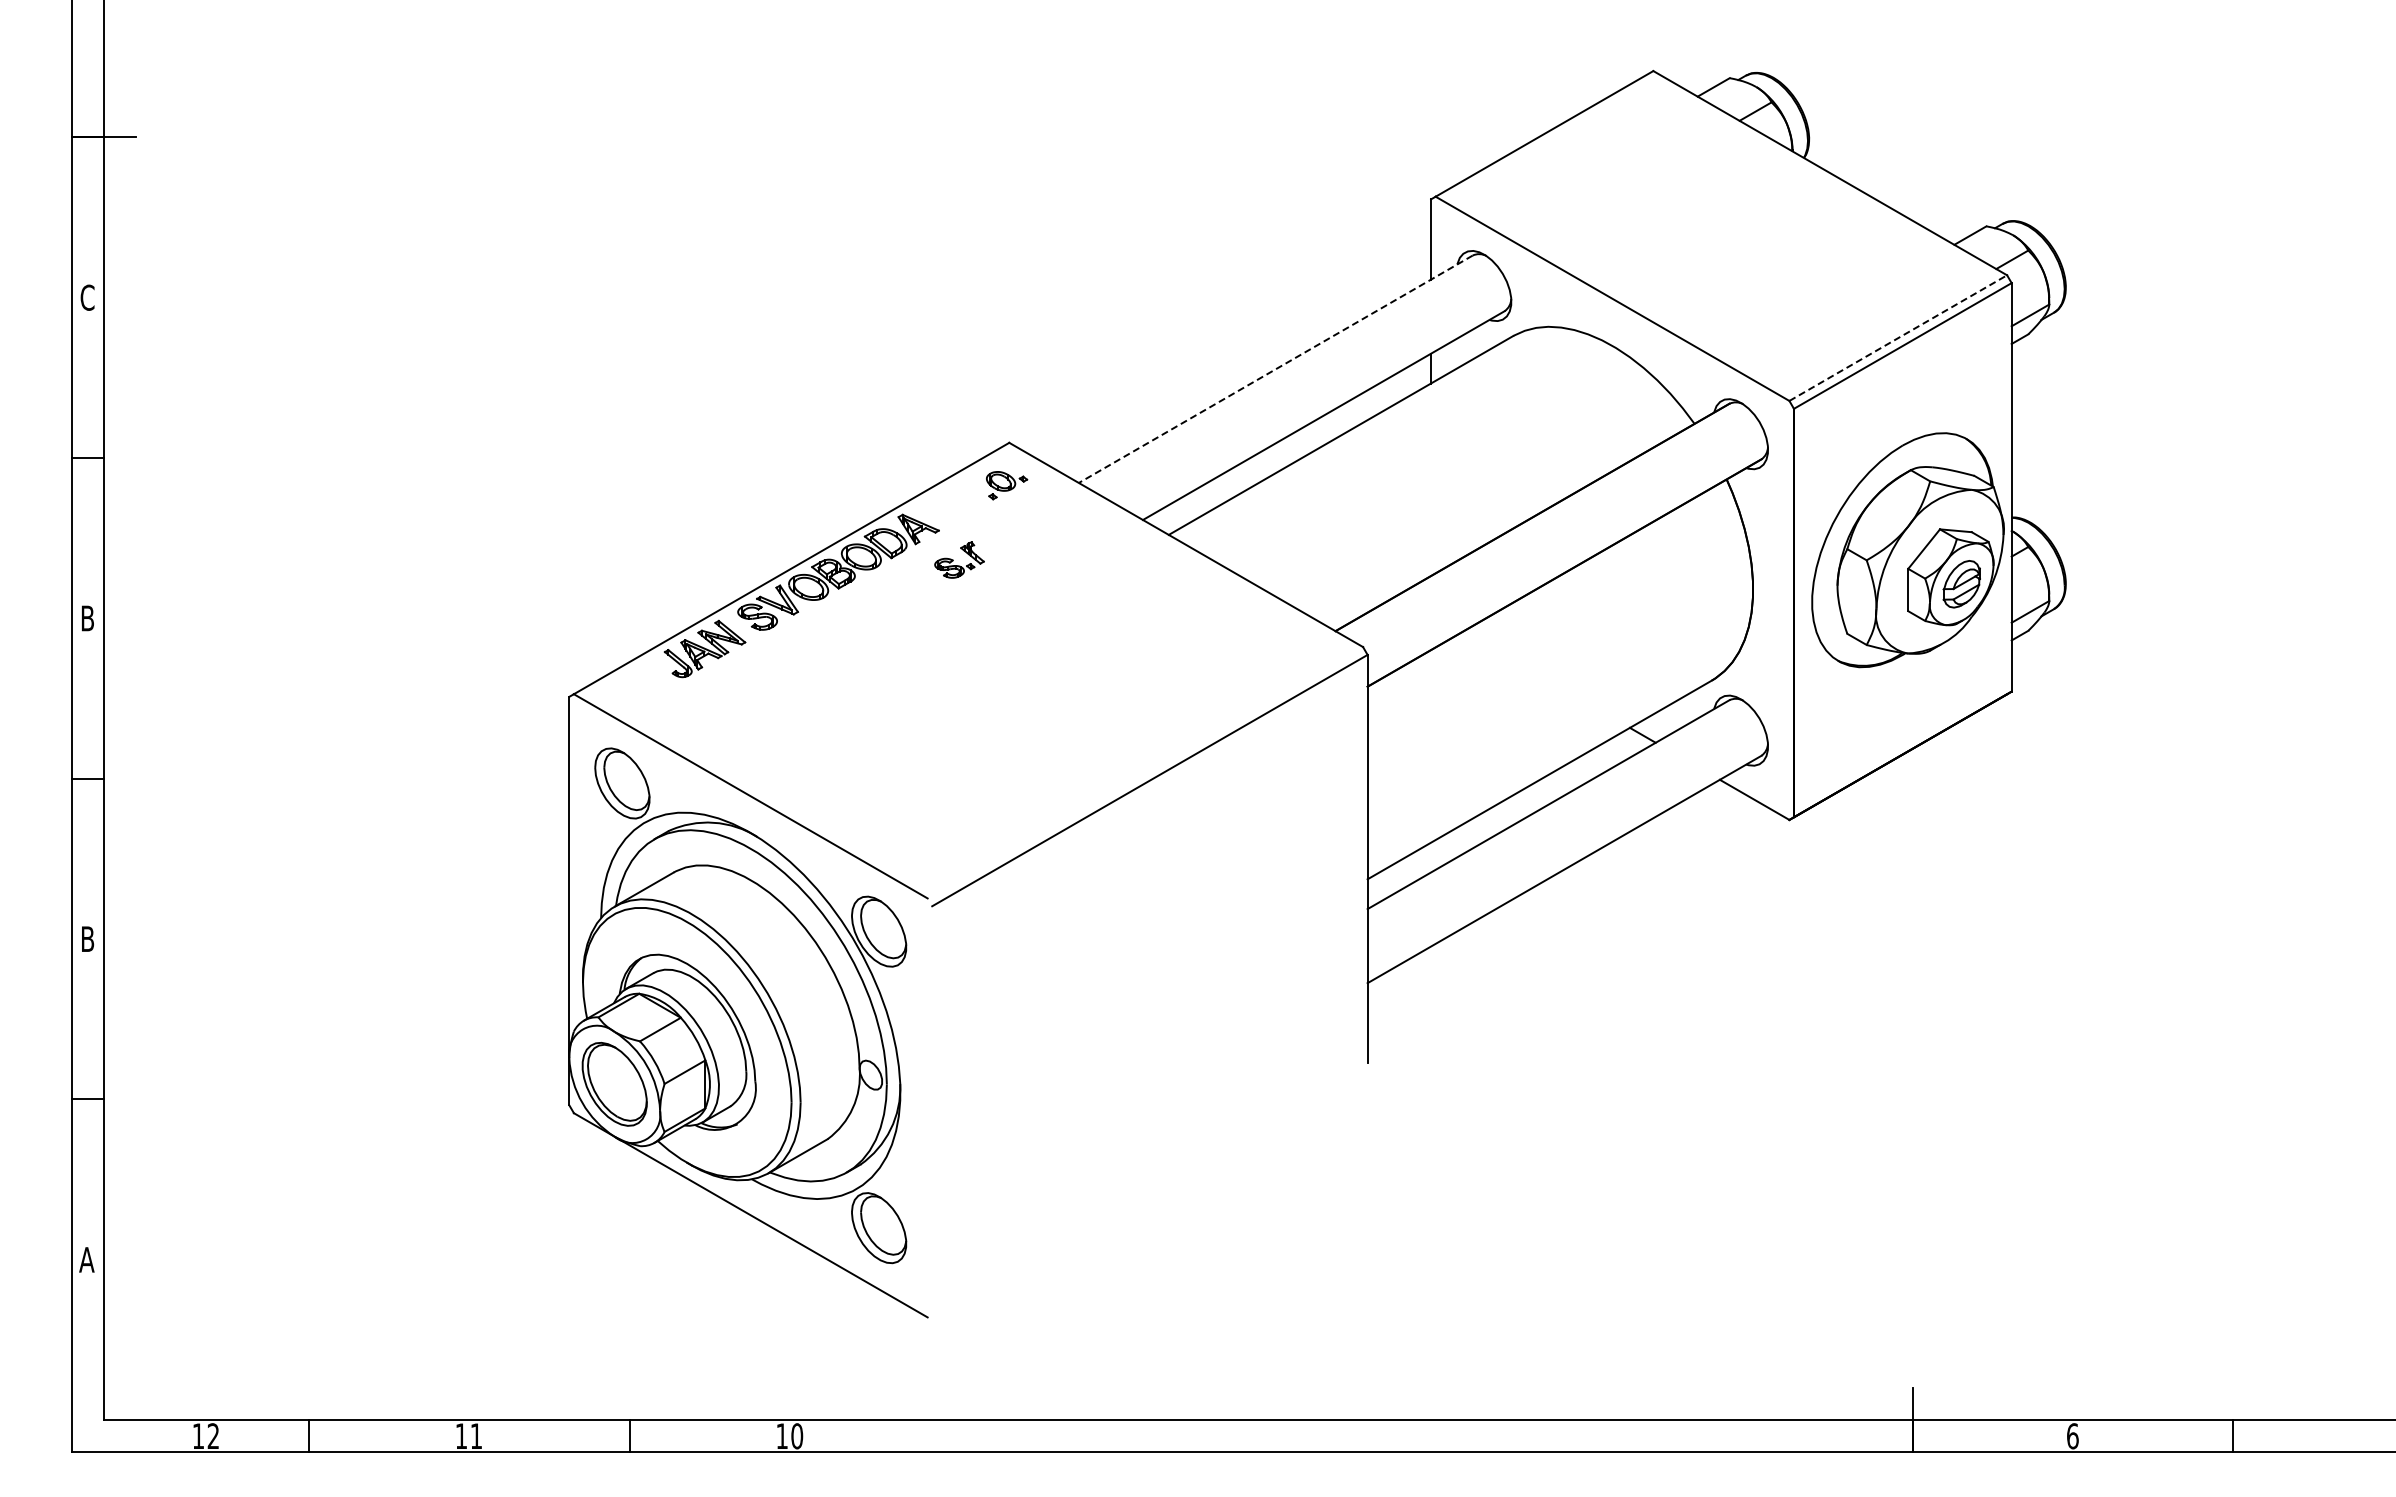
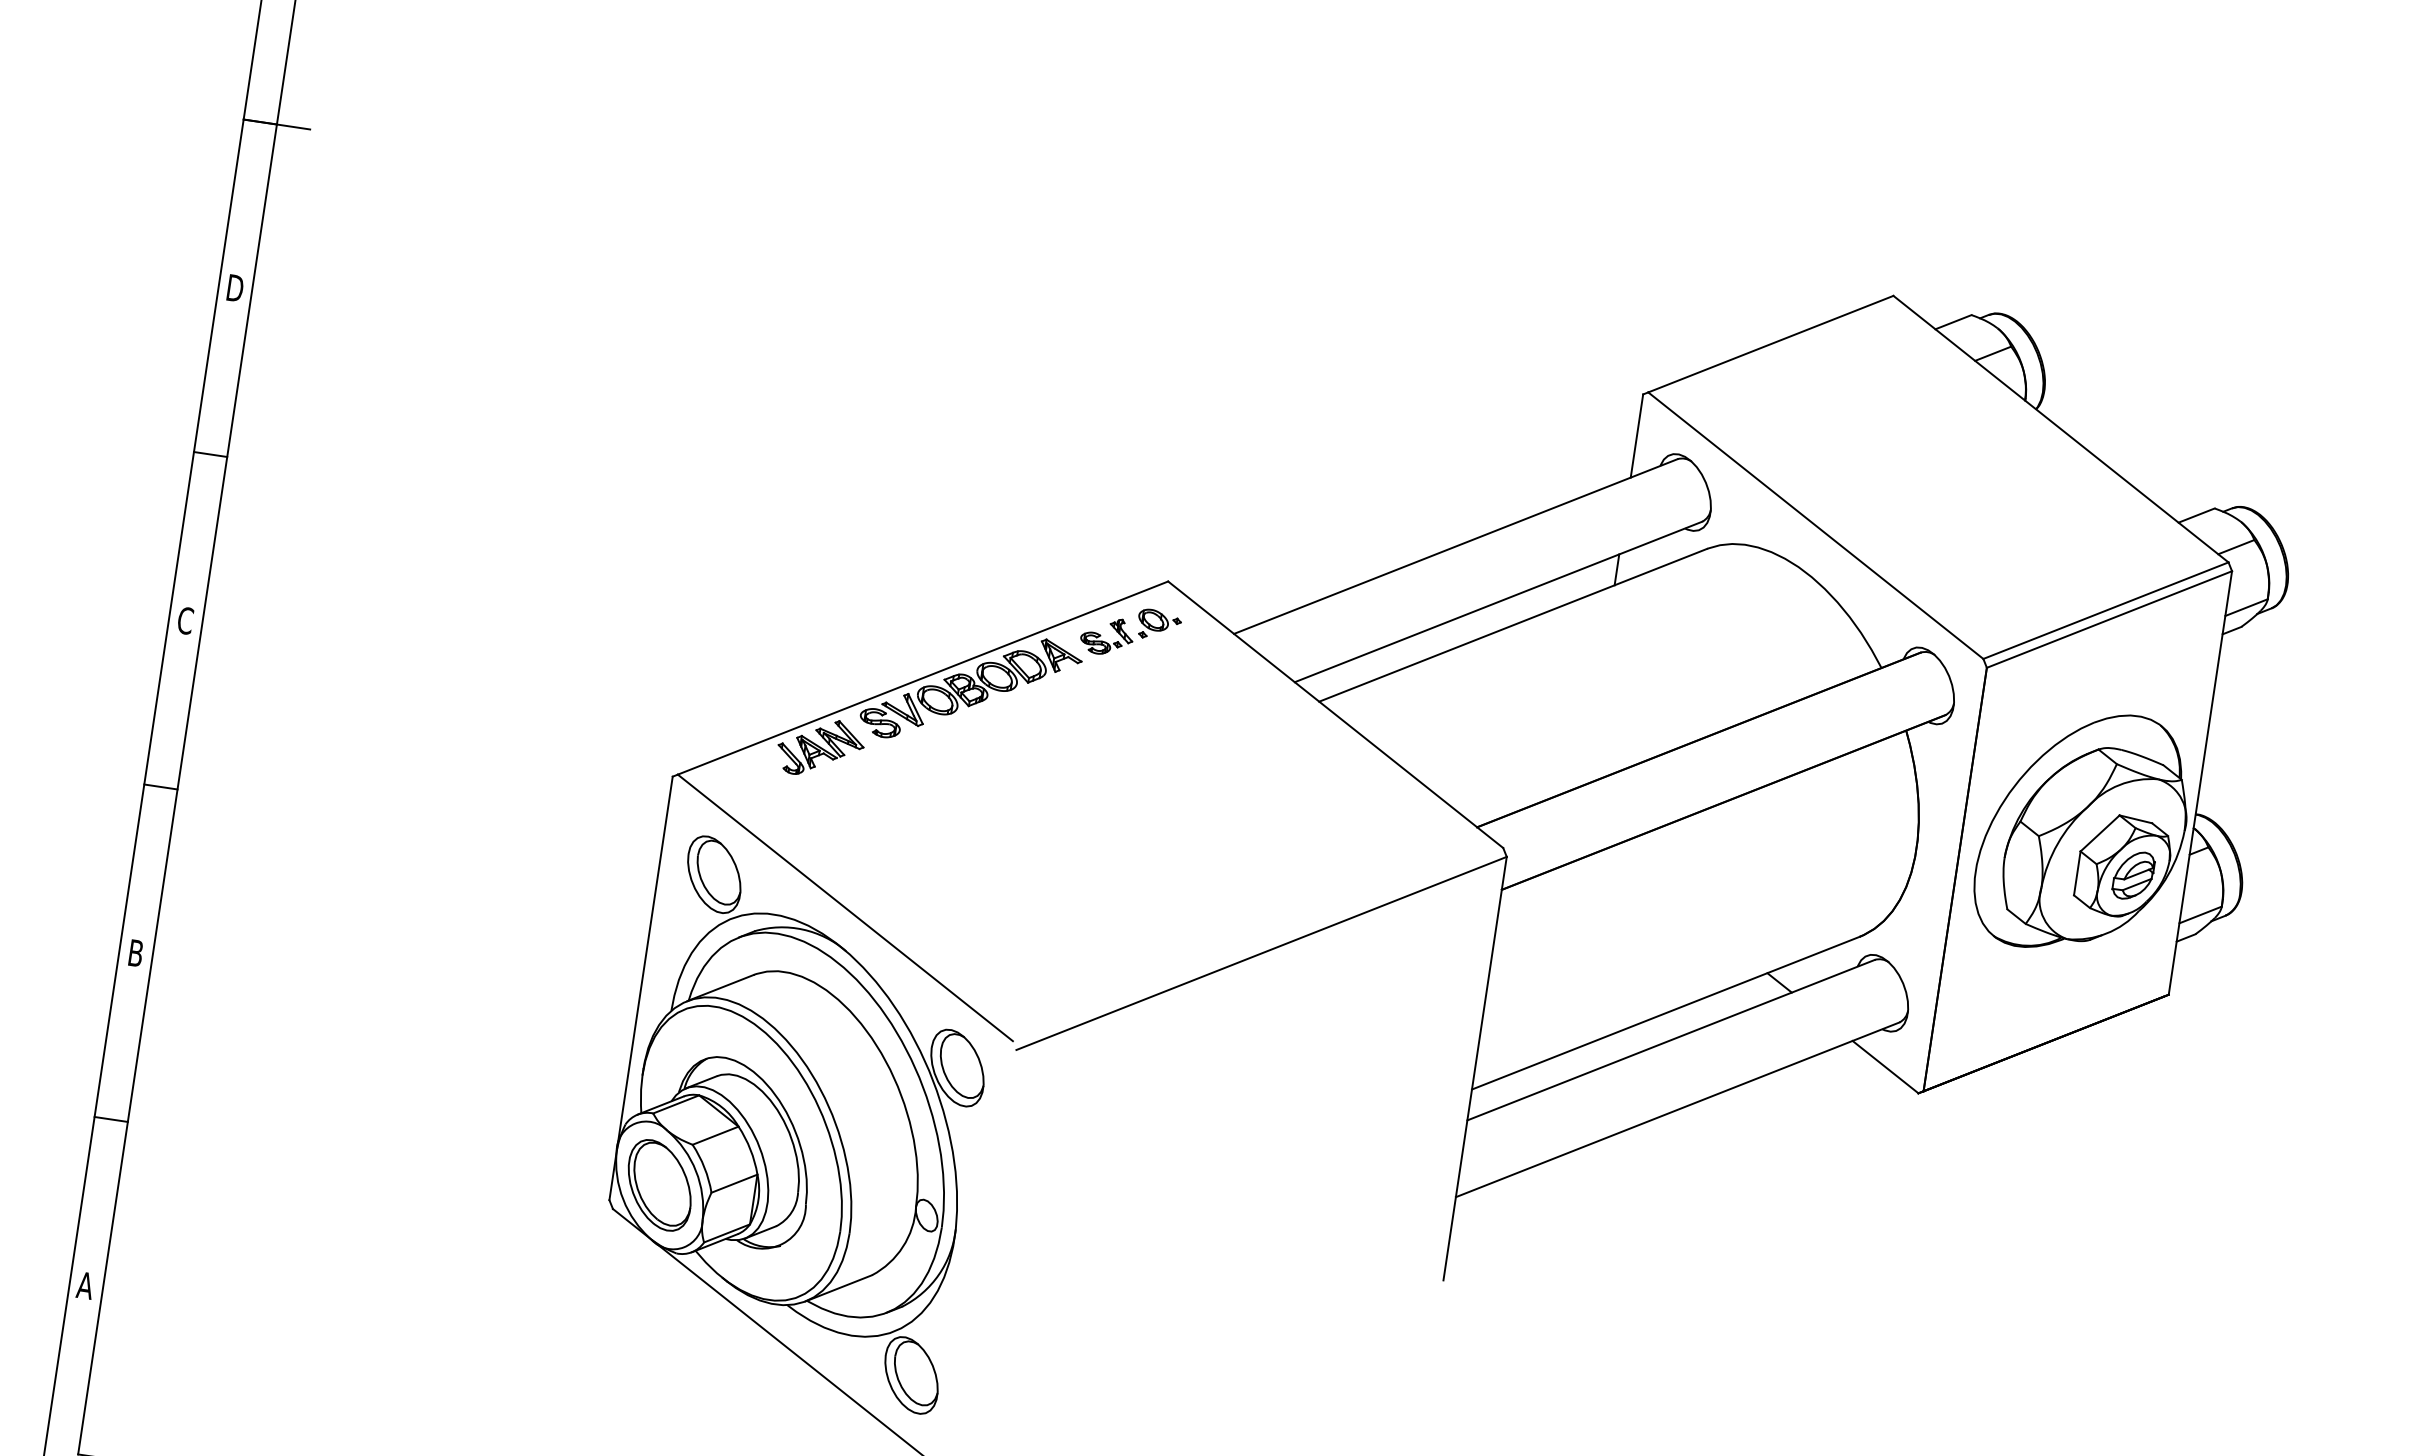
text: (87, 297) -> (235, 288), C -> D
line: (1898, 338) -> (2106, 611), dashed -> solid
line: (1275, 369) -> (1455, 546), dashed -> solid
part: (959, 559) -> (1107, 635), moved
text: (87, 618) -> (185, 620), B -> C

